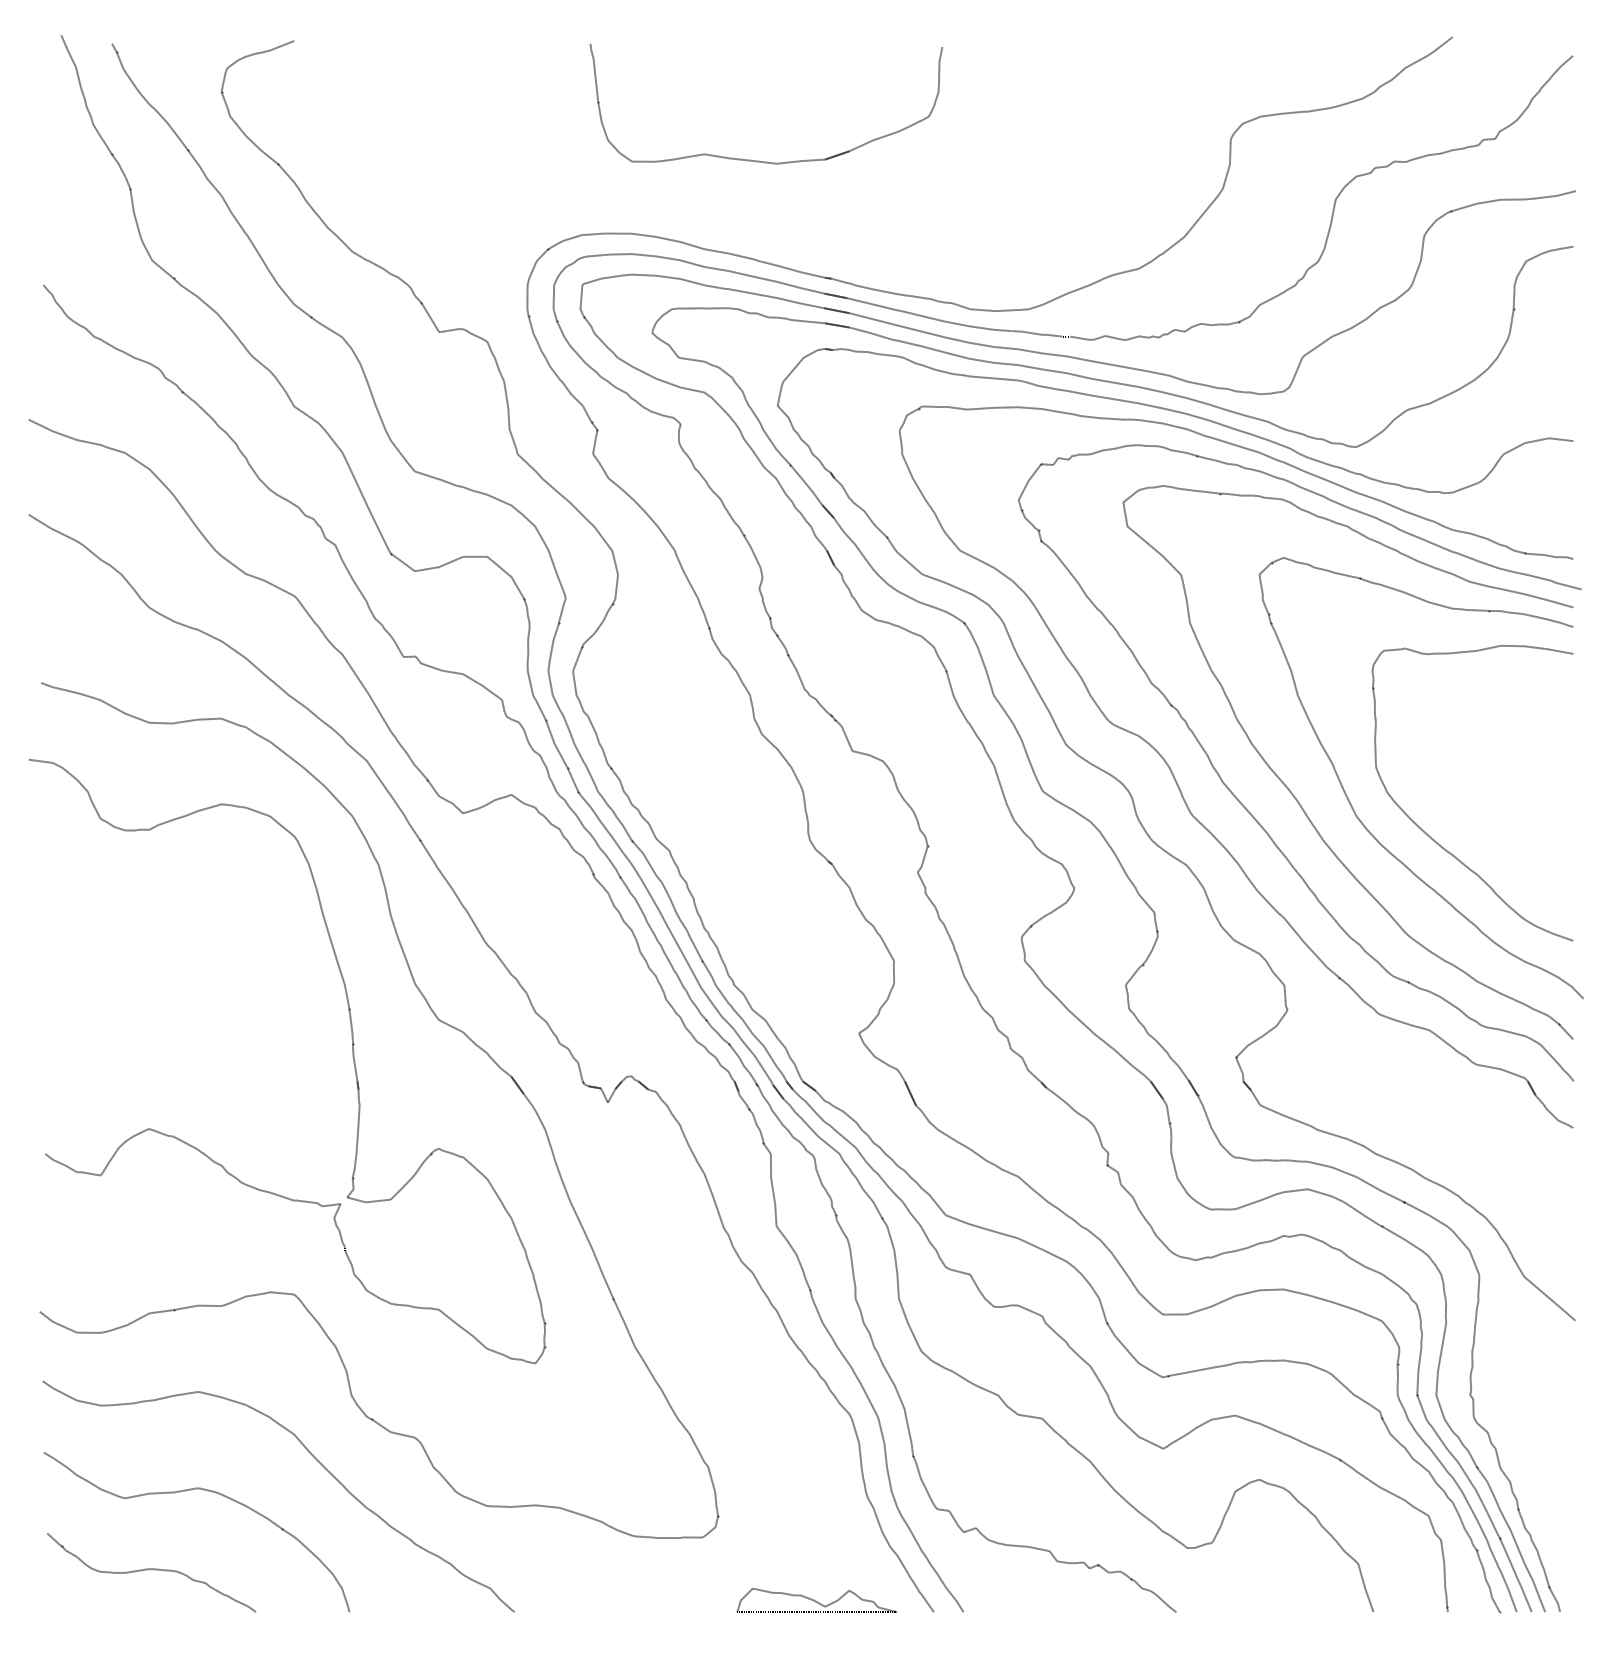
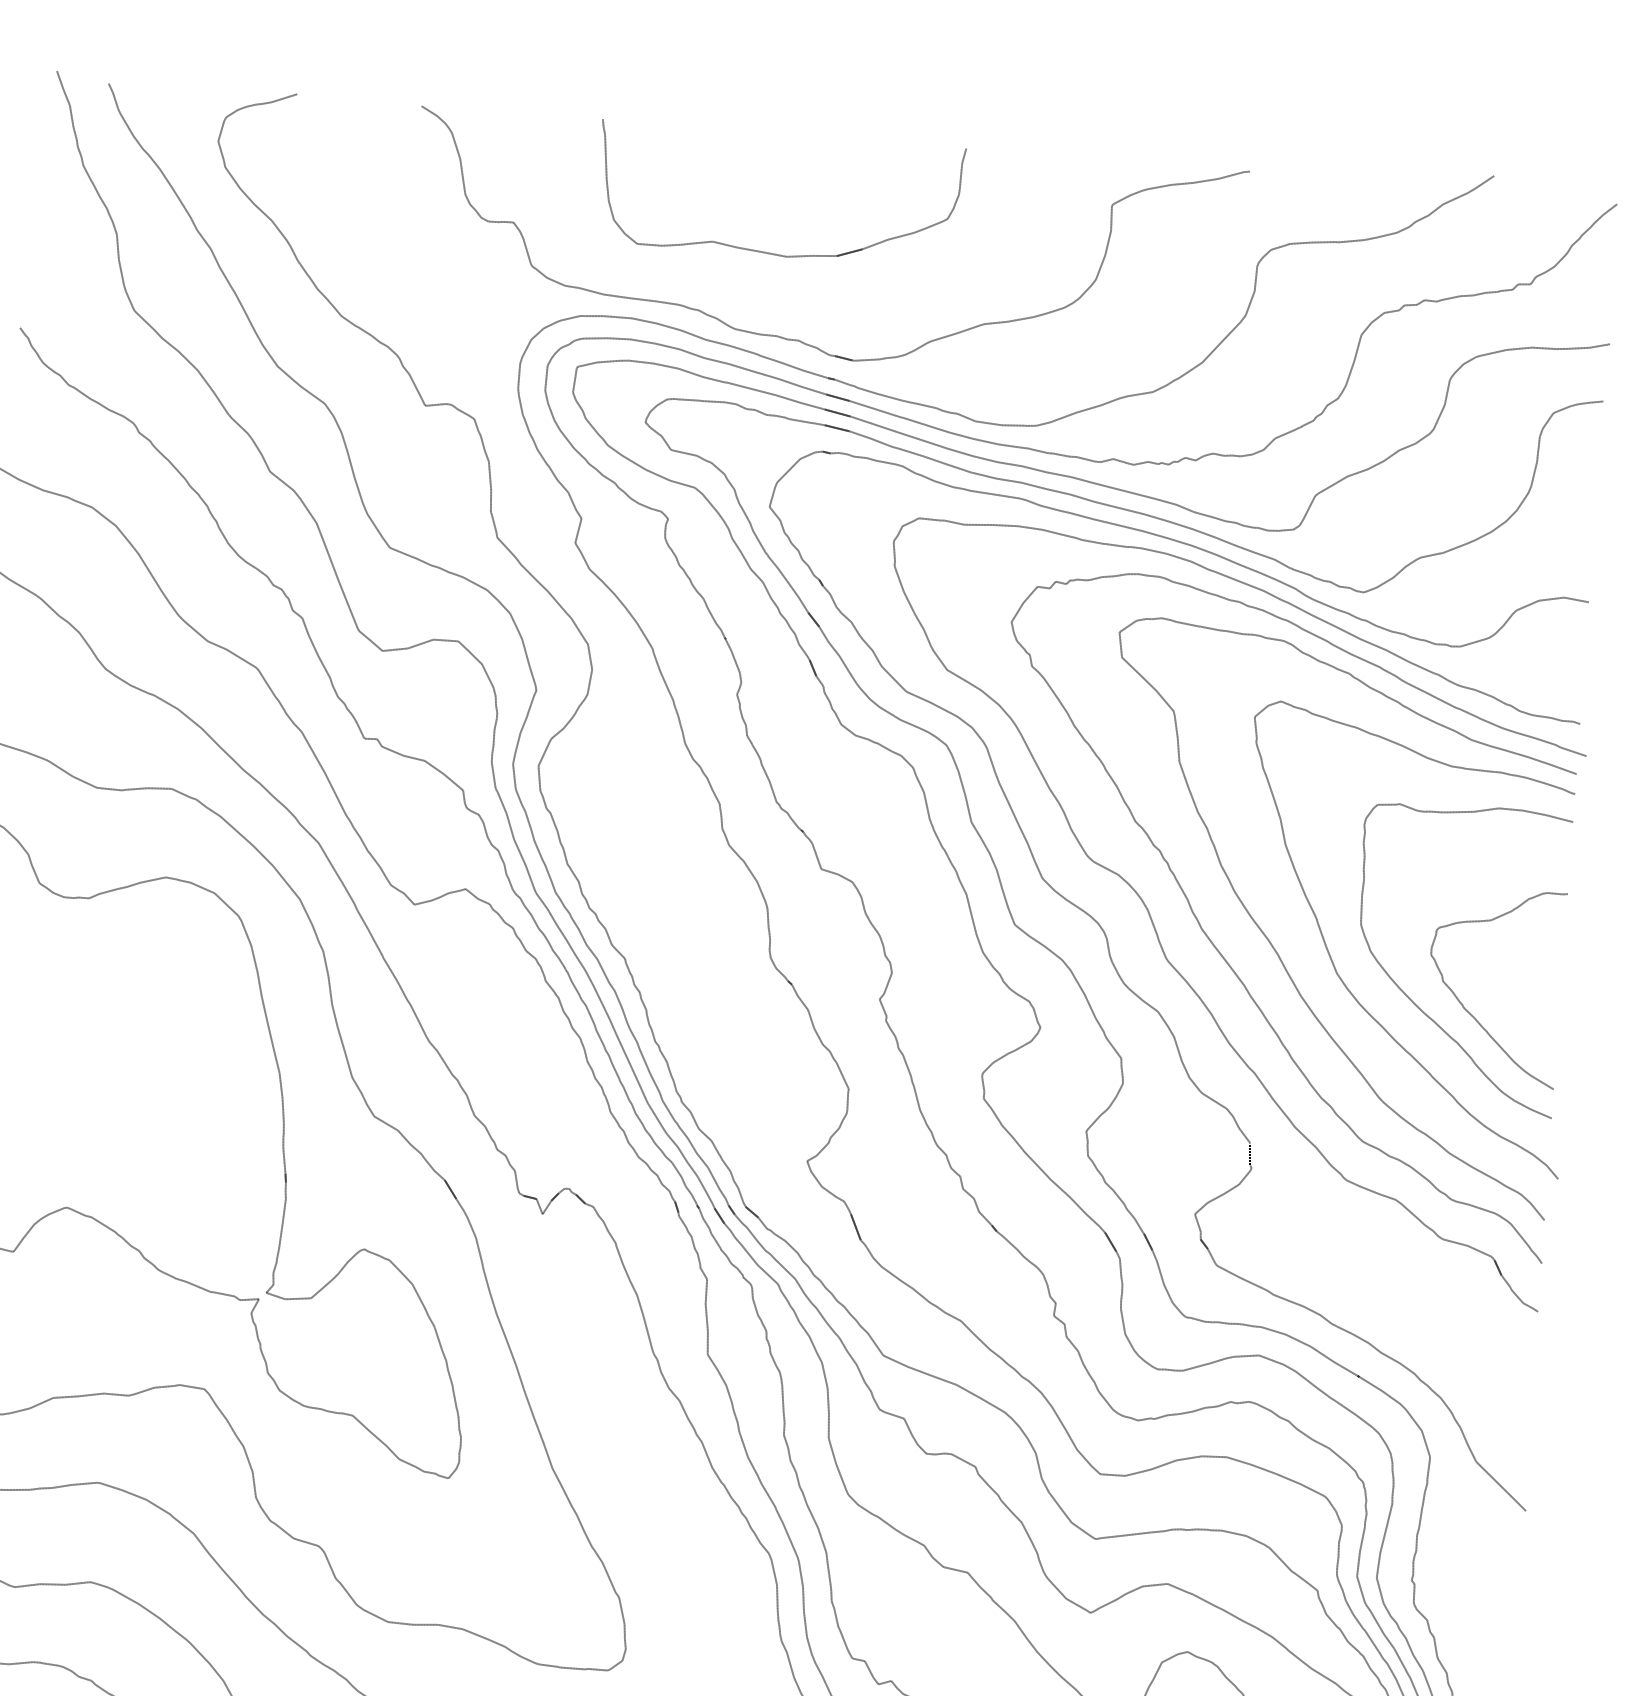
part: (793, 242) -> (798, 339), added
curve: (1486, 843) -> (1469, 1011), added

